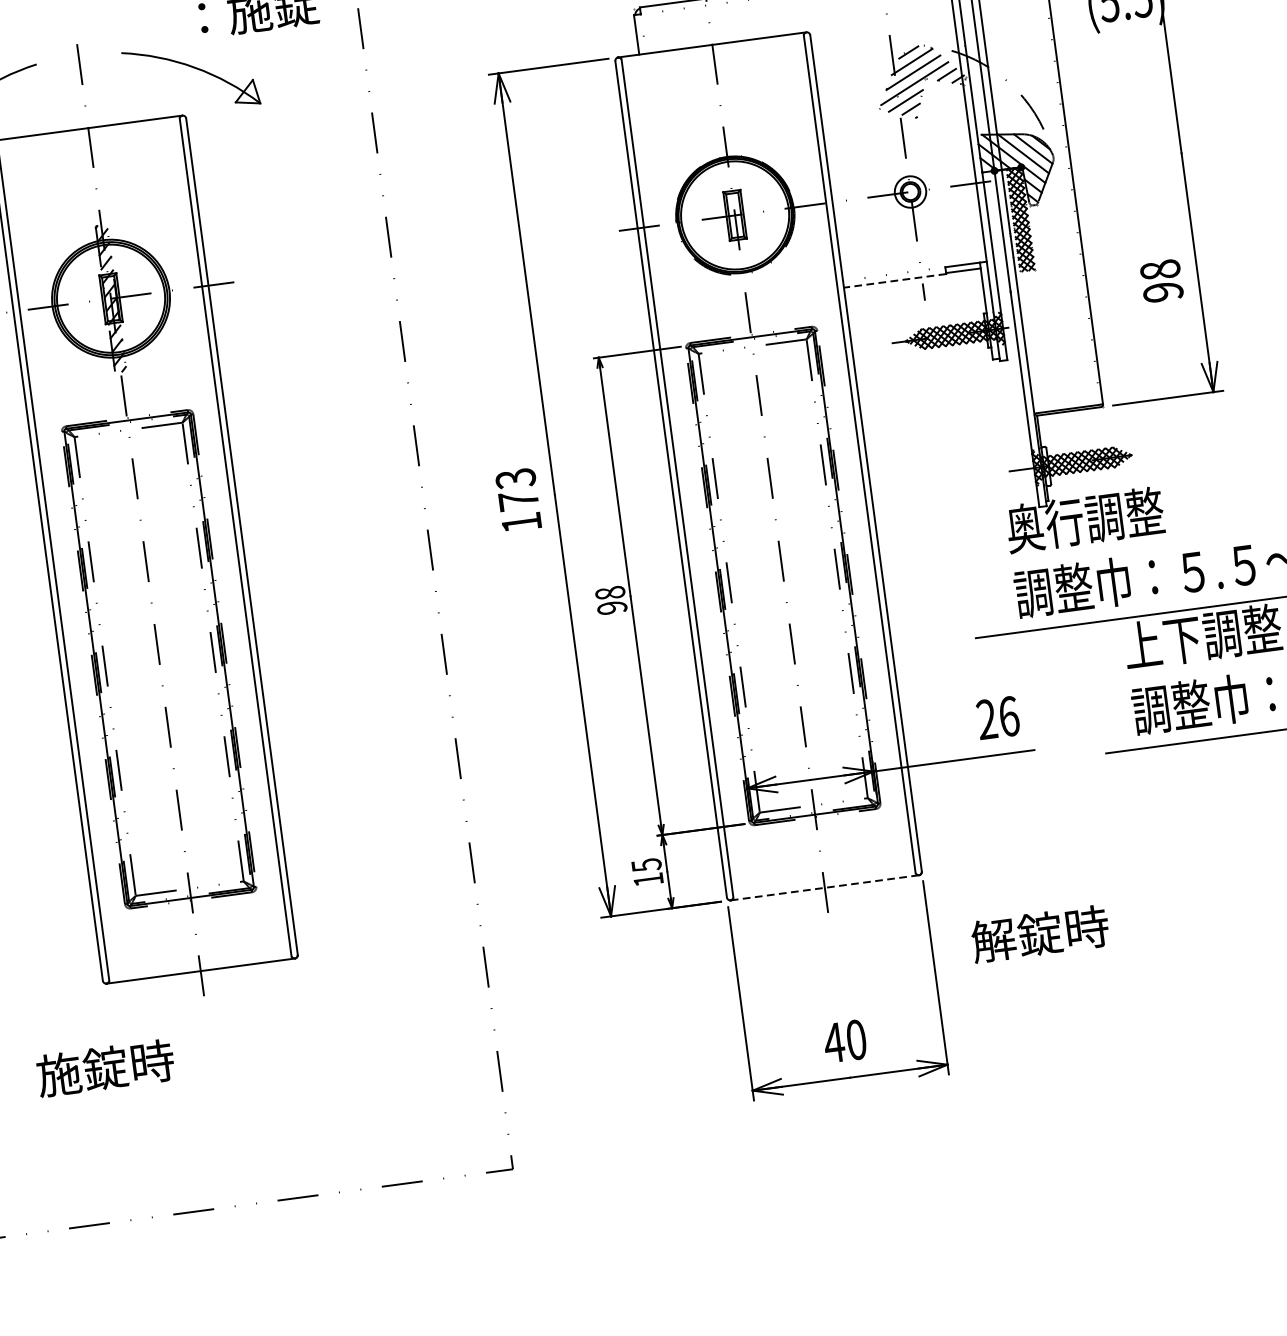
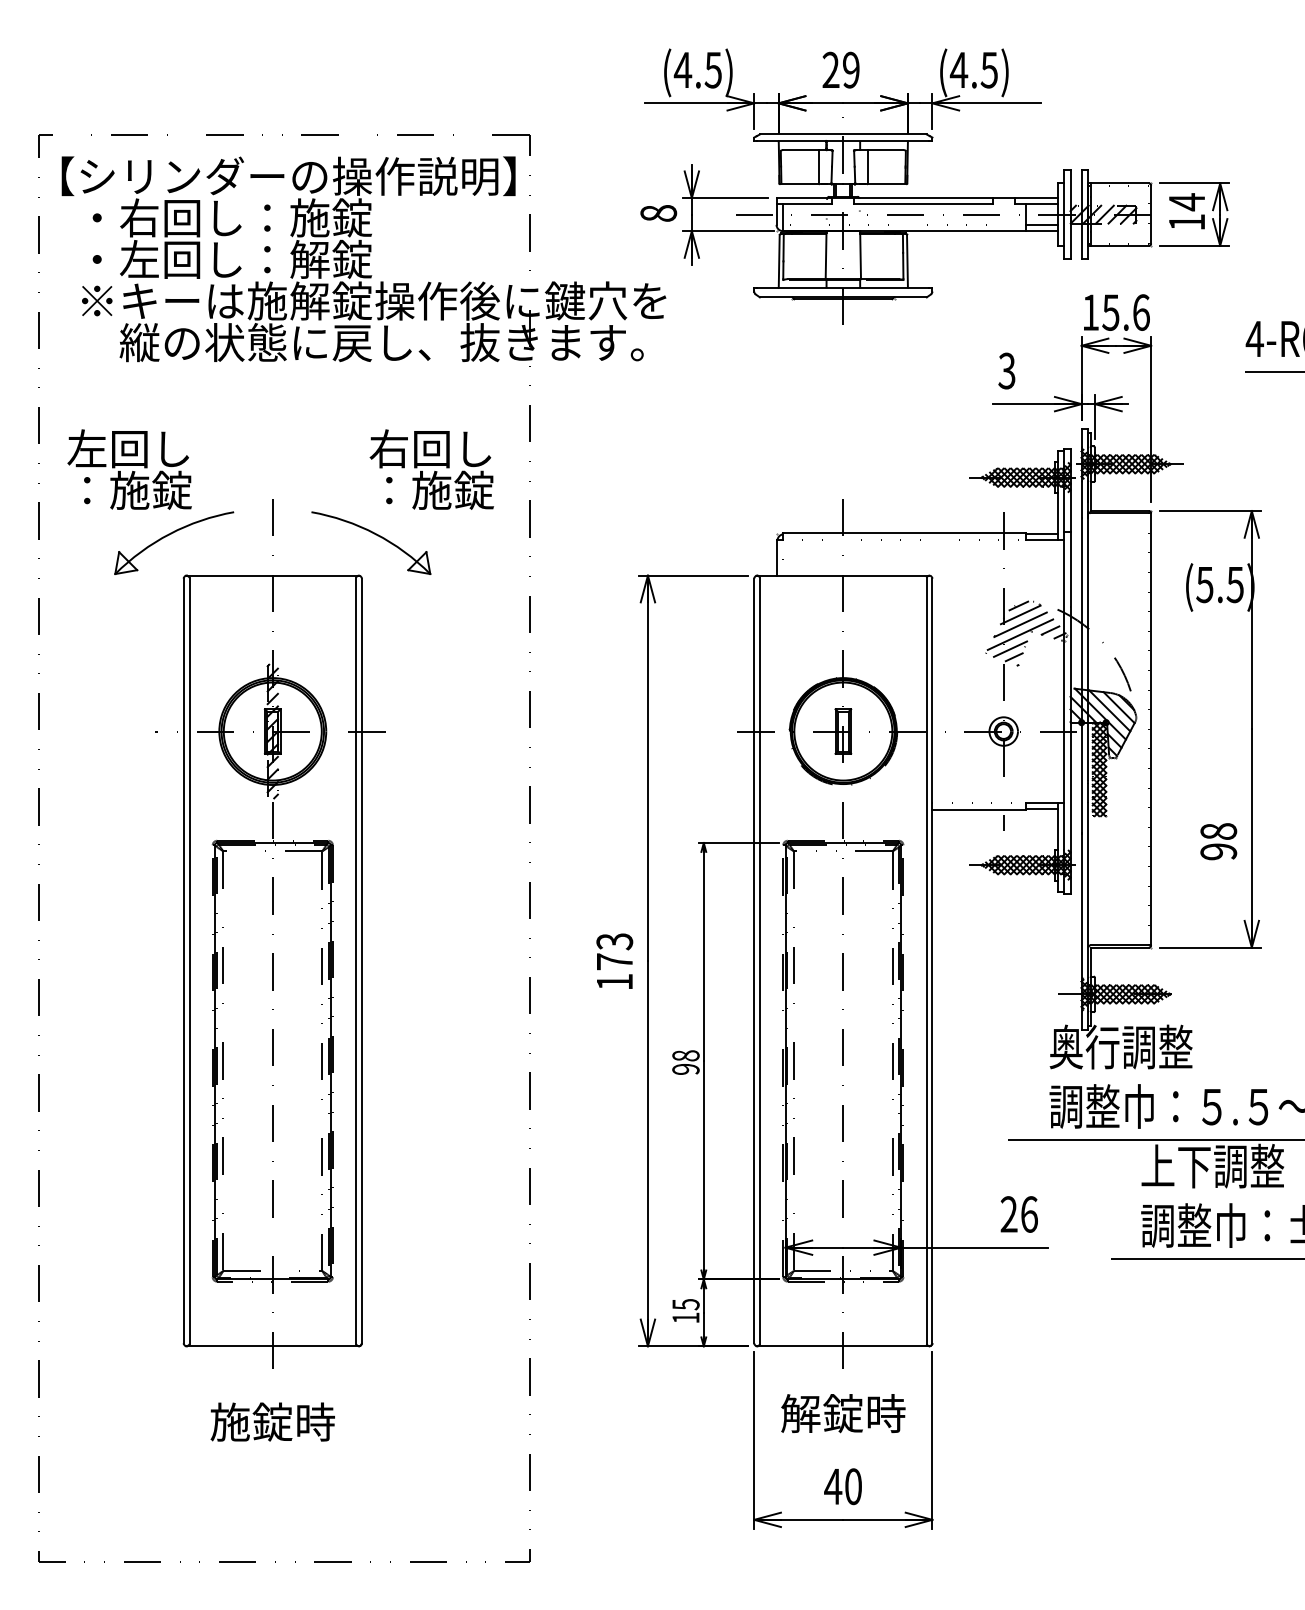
line: (895, 280) -> (979, 809), dashed -> solid
line: (825, 888) -> (843, 1346), dashed -> solid
text: (1040, 933) -> (843, 1413), moved
text: (105, 1067) -> (272, 1421), moved

